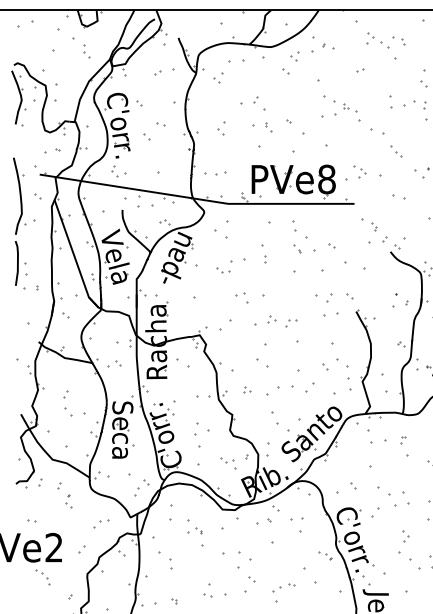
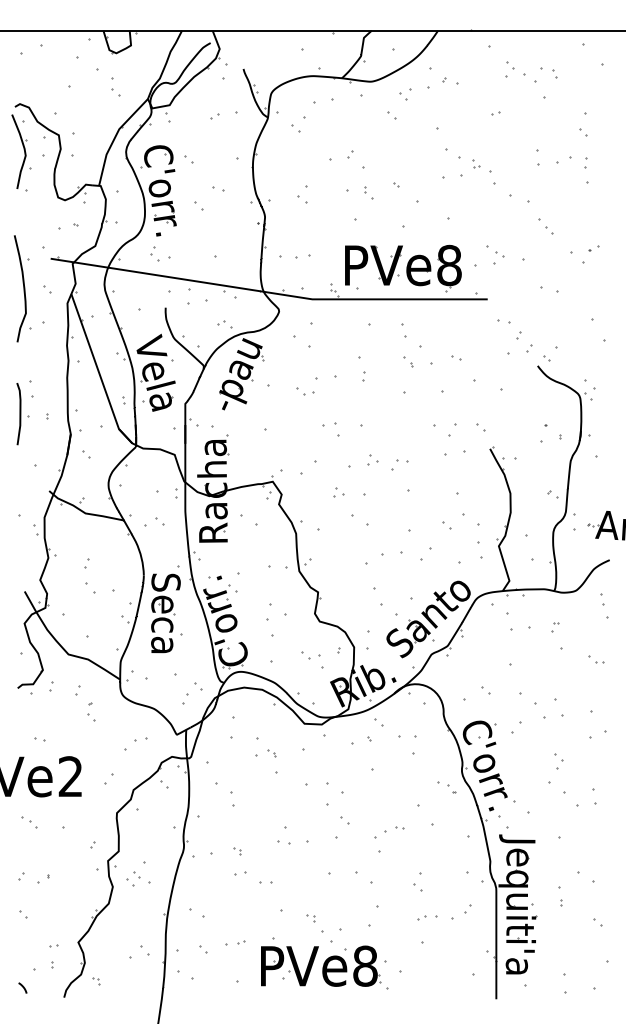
part: (374, 227) -> (515, 331), size x1.6
line: (17, 263) -> (19, 414), moved
part: (247, 389) -> (338, 492), moved
part: (41, 574) -> (29, 822), moved

